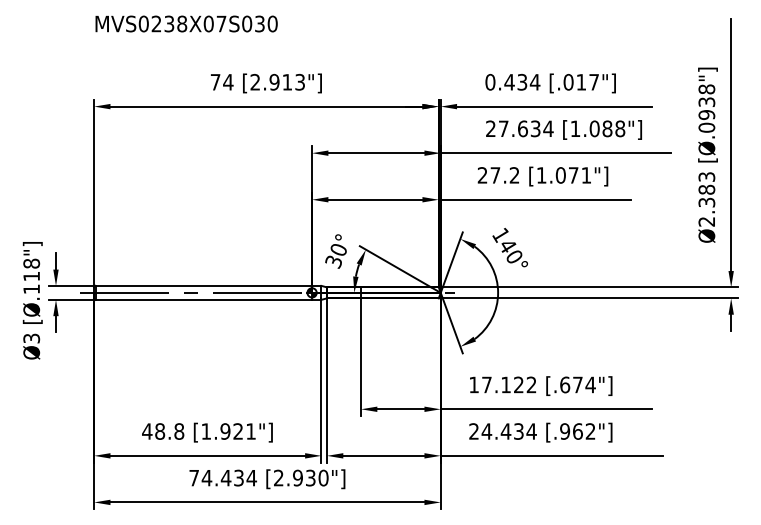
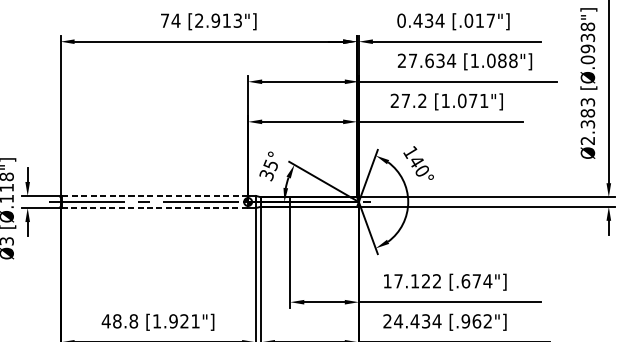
text: (337, 249) -> (269, 164), 30° -> 35°
line: (203, 285) -> (154, 195), solid -> dashed
line: (204, 299) -> (155, 207), solid -> dashed

